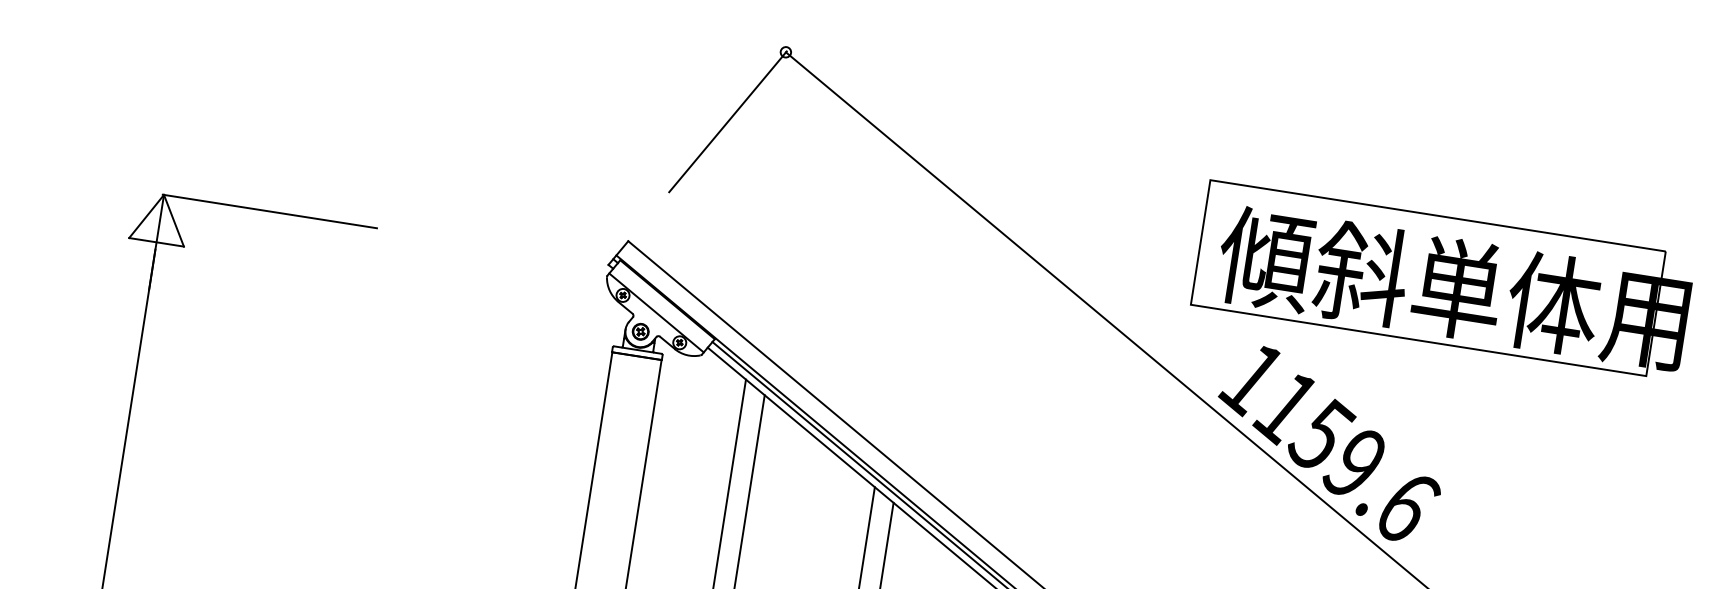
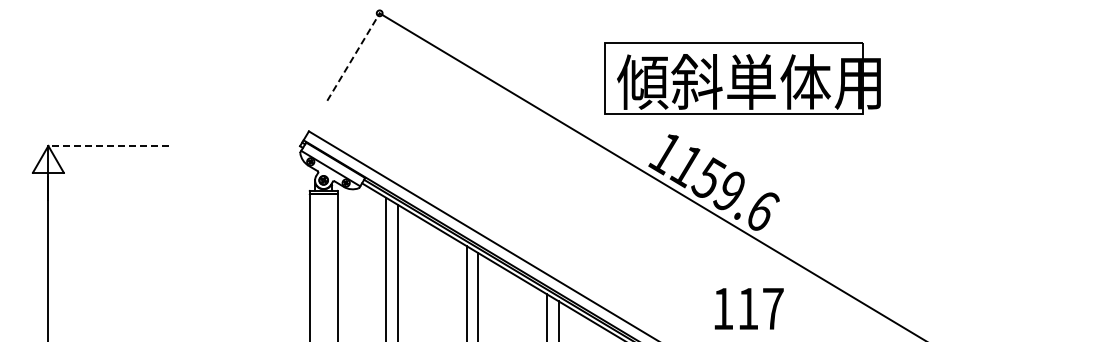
line: (727, 121) -> (353, 56), solid -> dashed
line: (270, 210) -> (108, 145), solid -> dashed
part: (1442, 280) -> (742, 78), moved

